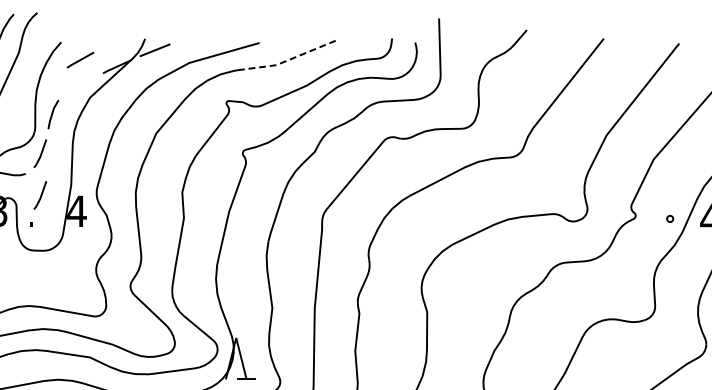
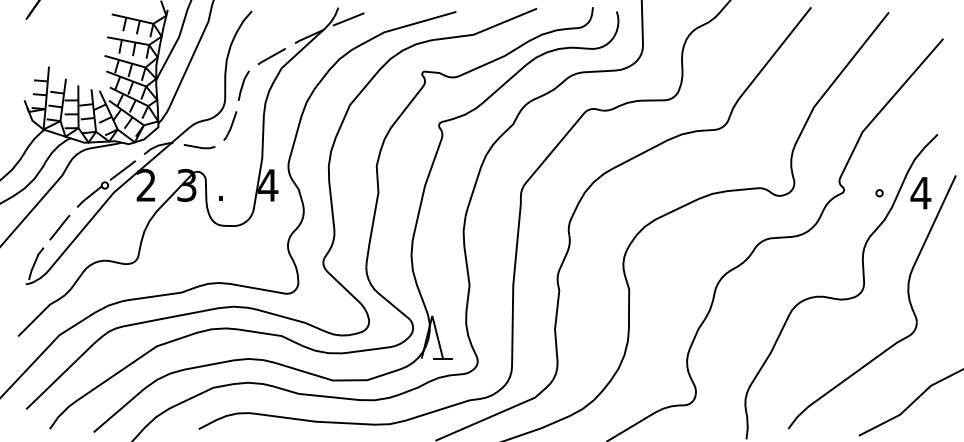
line: (80, 60) -> (271, 56), moved
line: (288, 60) -> (486, 29), dashed -> solid
line: (40, 194) -> (230, 168), removed

